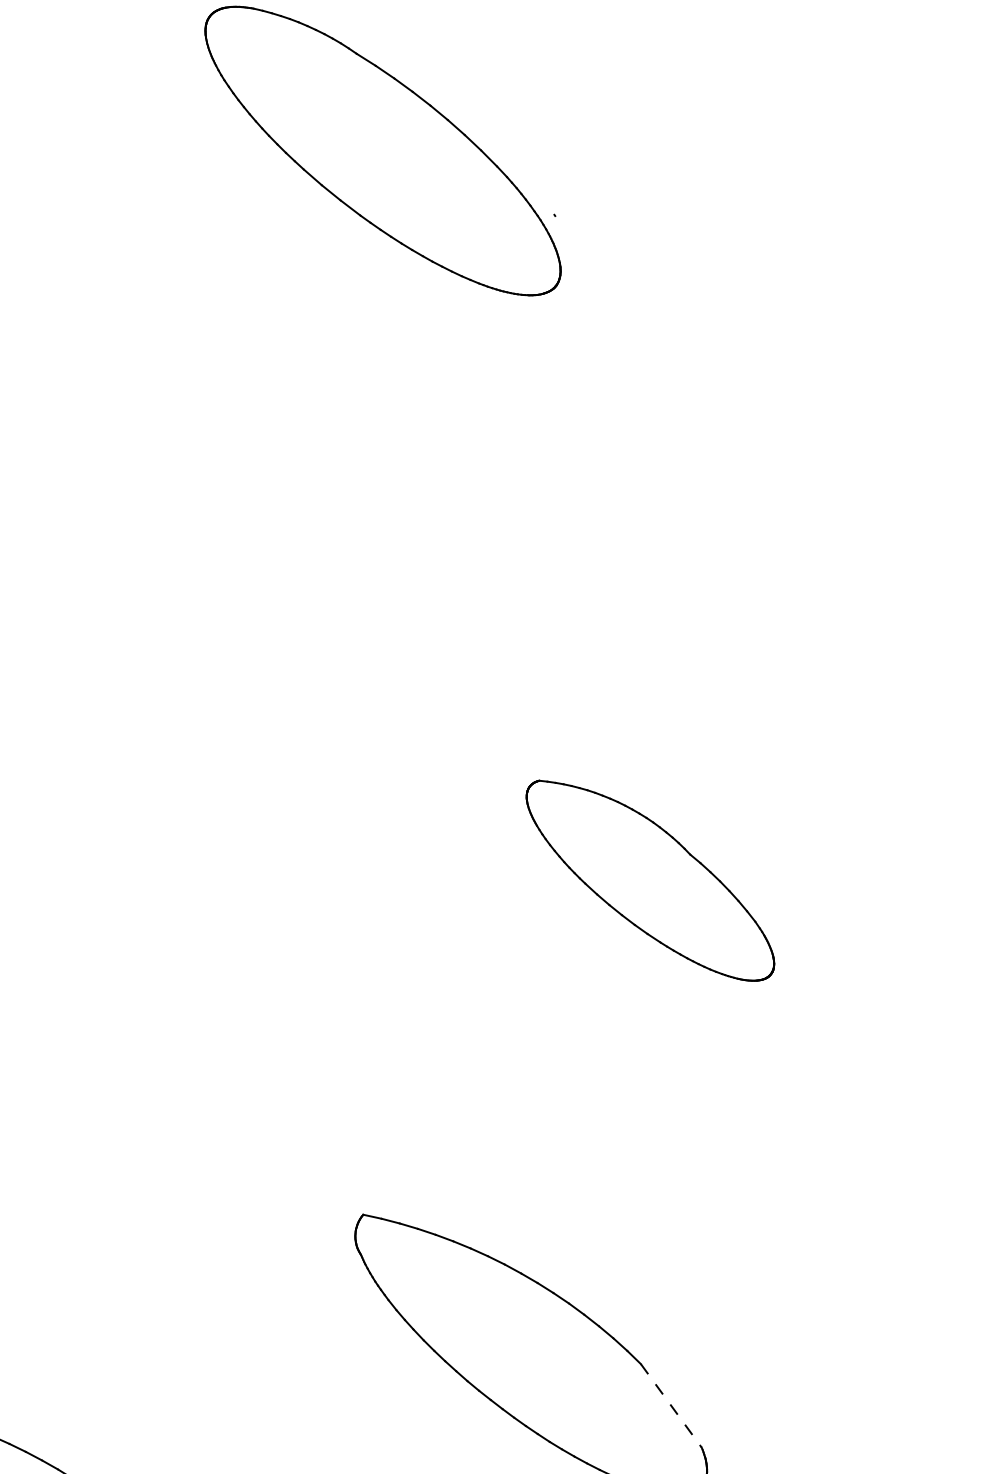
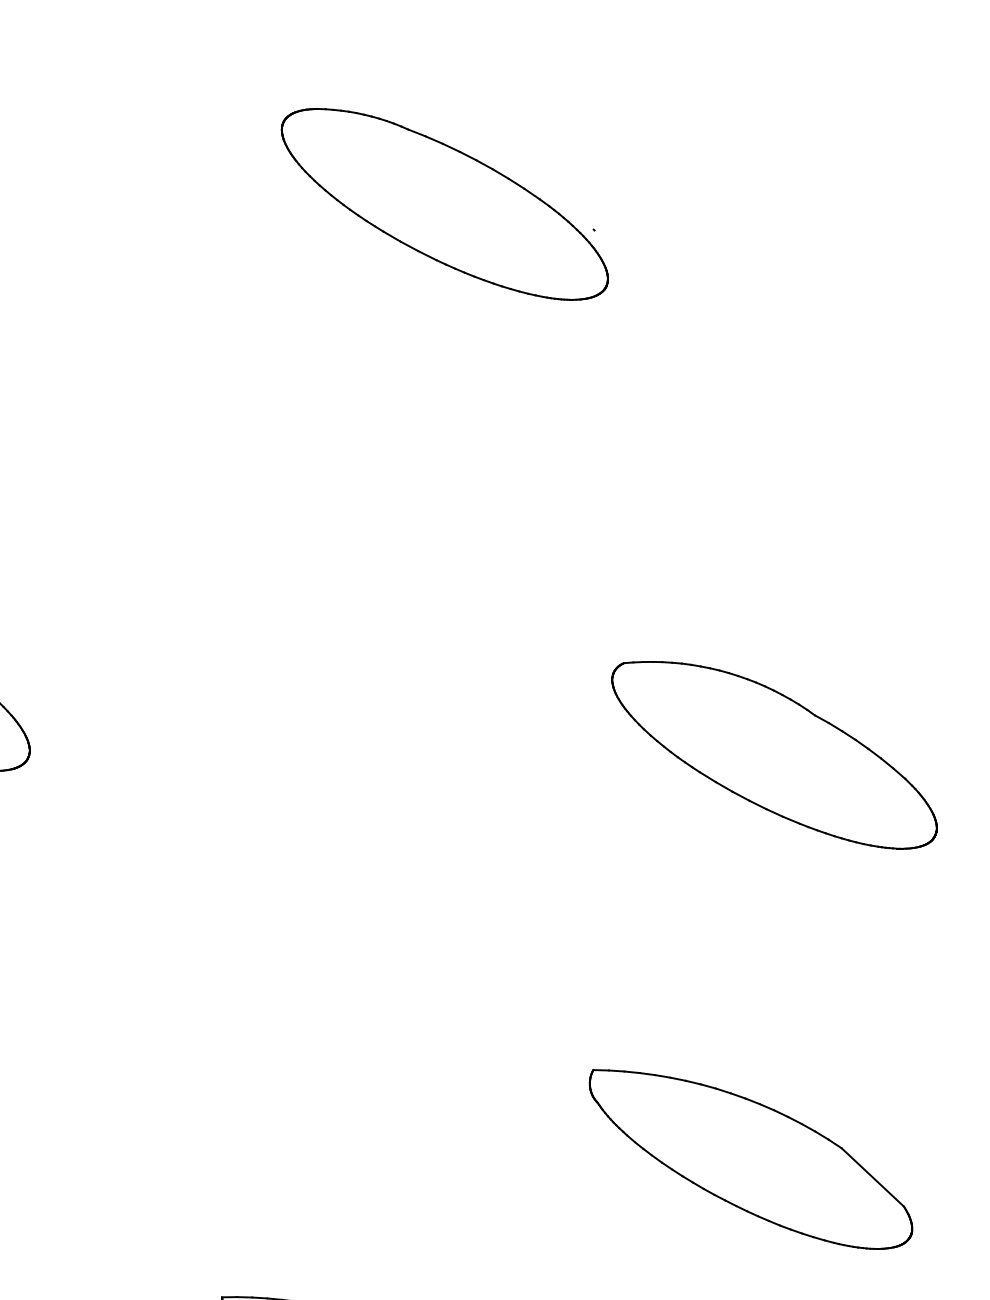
part: (650, 881) -> (774, 755), size x1.43
line: (670, 1405) -> (872, 1177), dashed -> solid

